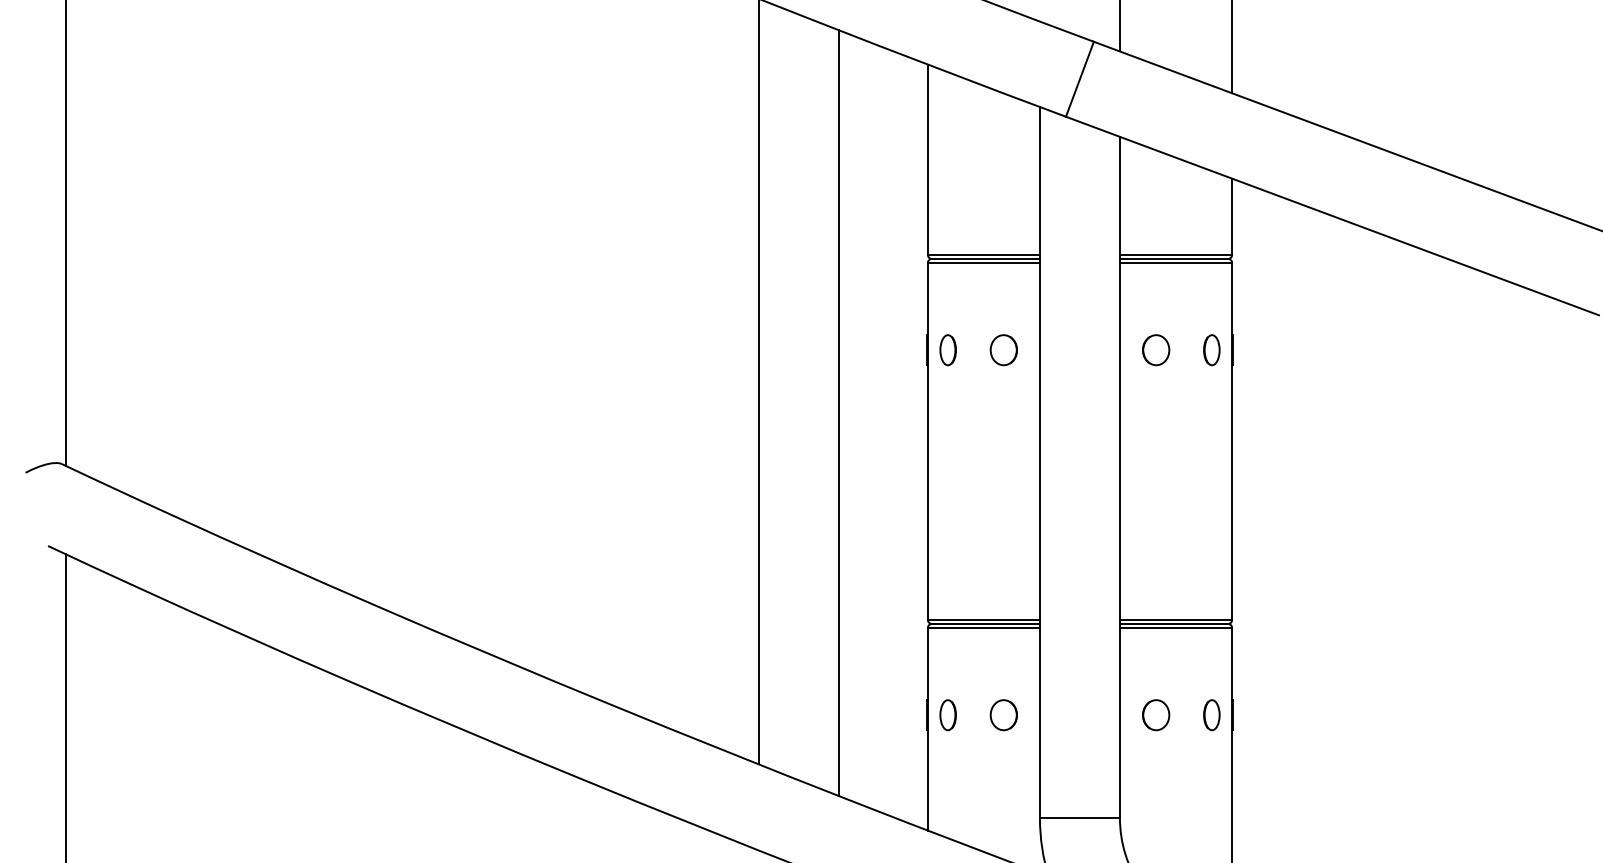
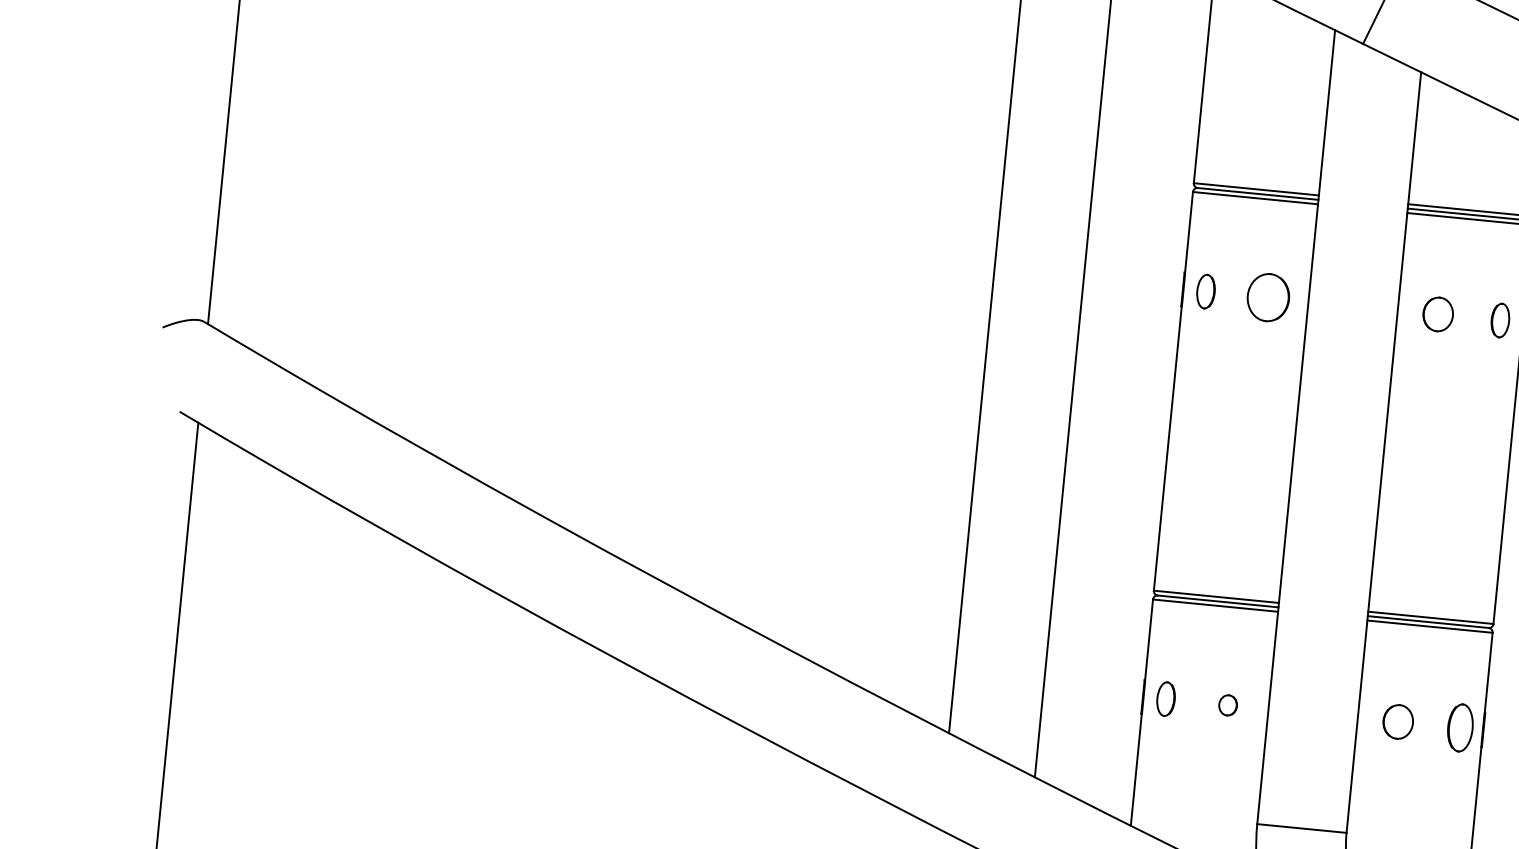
part: (1003, 350) -> (1267, 298), size x1.4
part: (1003, 715) -> (1227, 705), size x0.6
part: (1211, 715) -> (1460, 728), size x1.4

